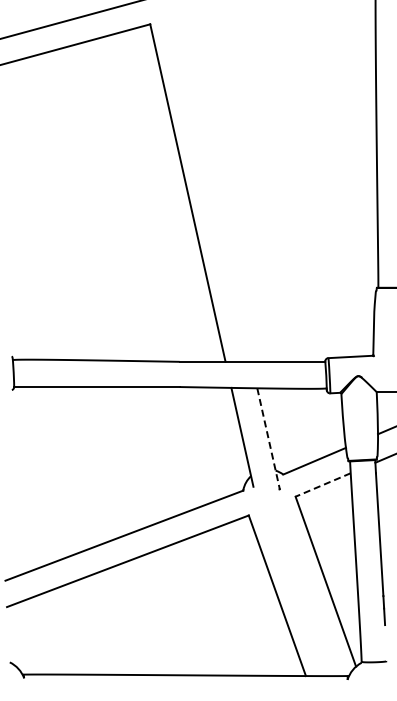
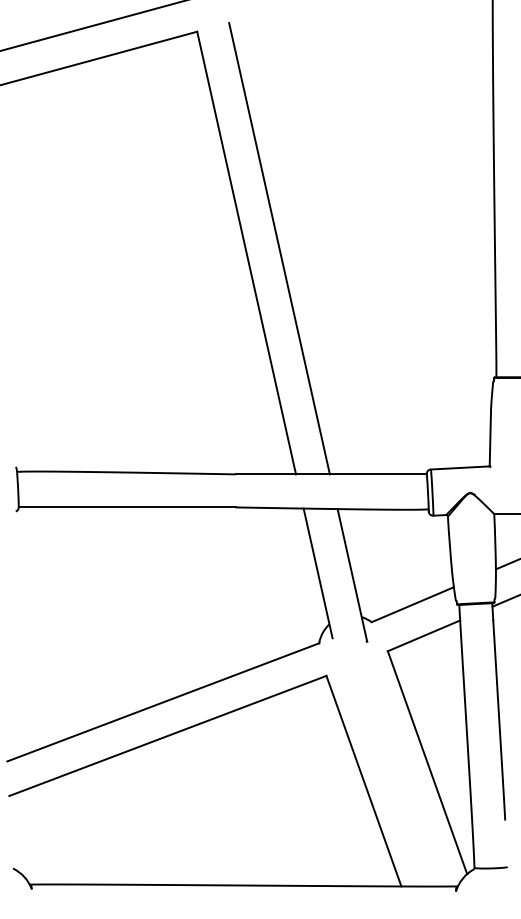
line: (212, 189) -> (278, 248), added
line: (268, 438) -> (352, 574), dashed -> solid
line: (323, 484) -> (424, 635), dashed -> solid

